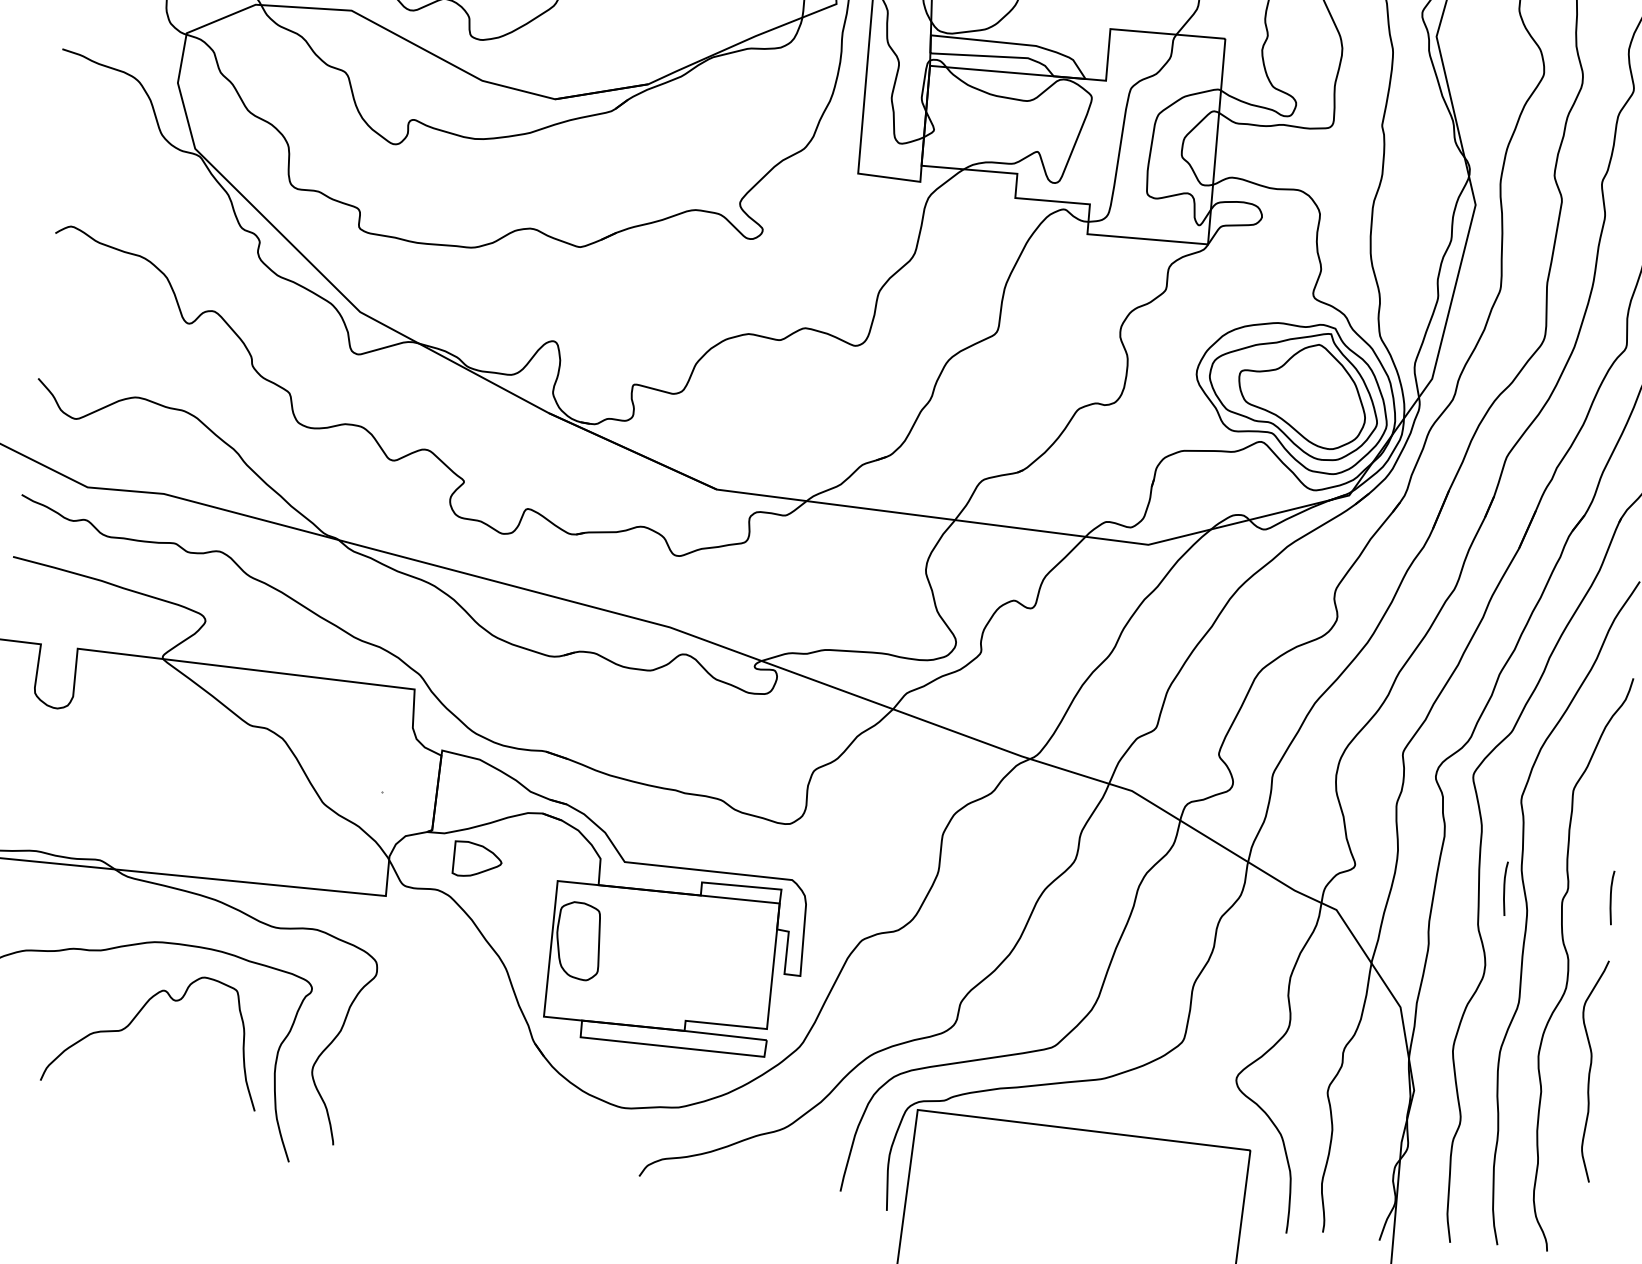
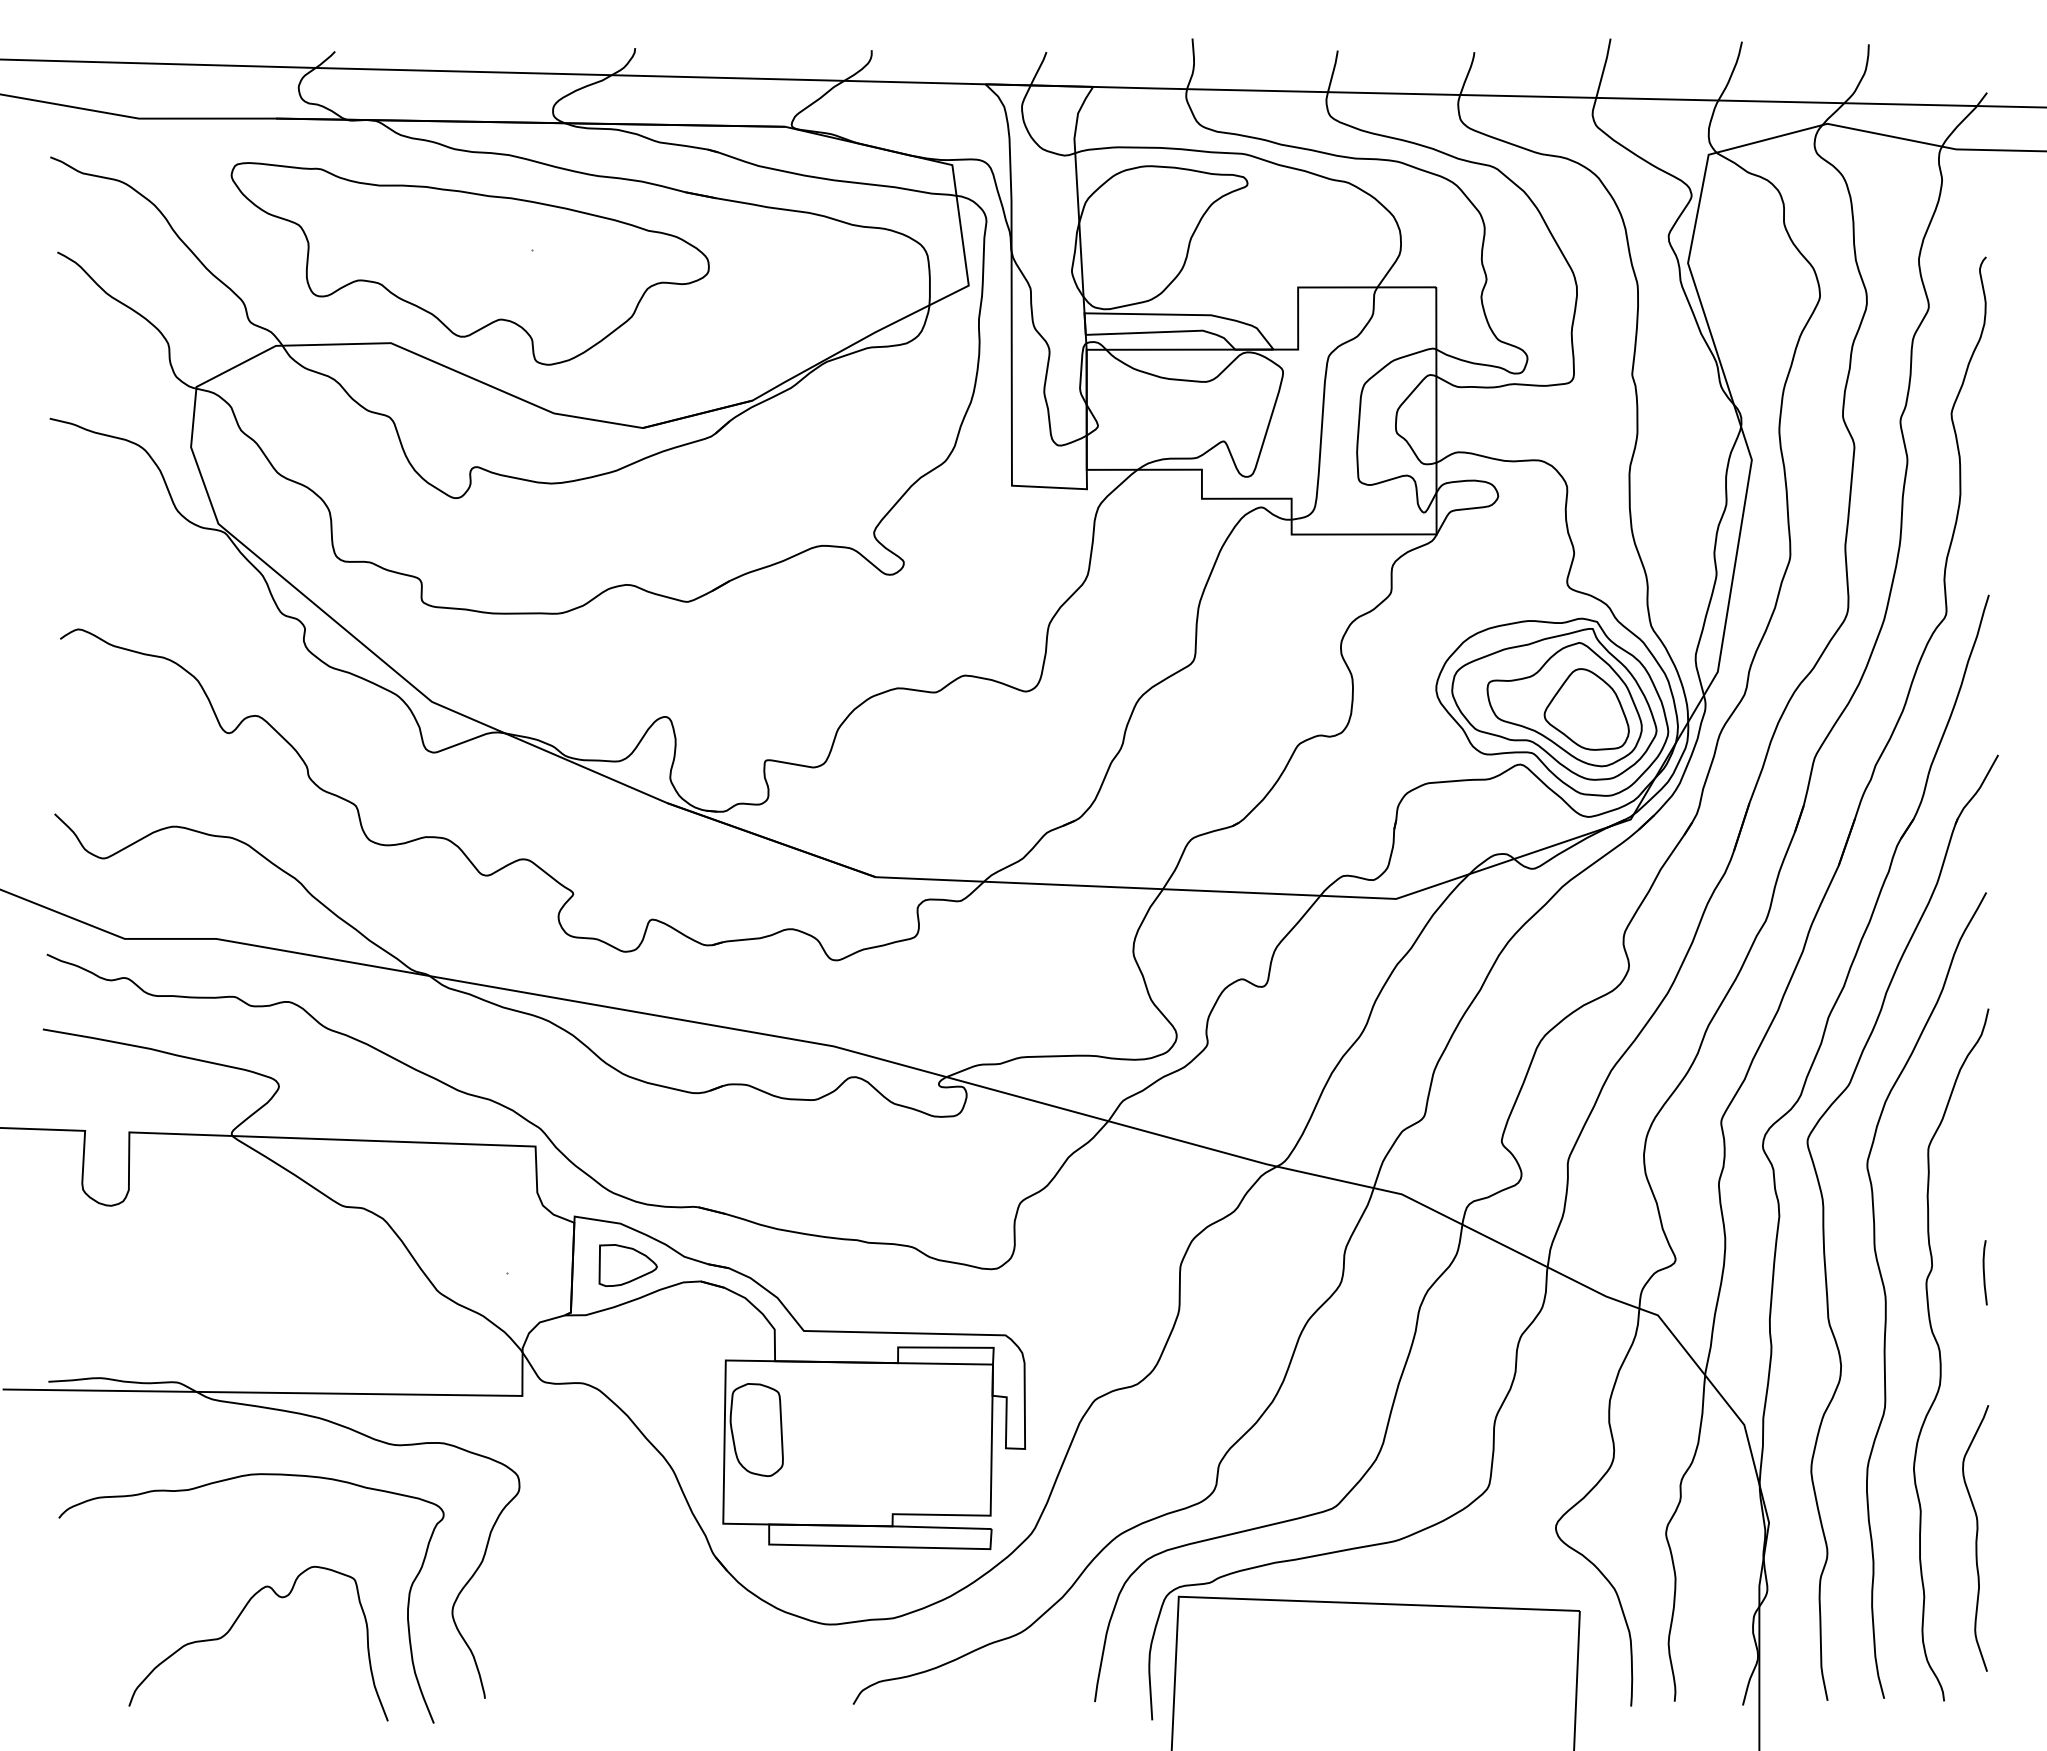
part: (1320, 400) -> (1586, 709), added
part: (477, 859) -> (627, 1265), moved
curve: (1504, 888) -> (1856, 1272), removed
curve: (133, 1021) -> (233, 1626), moved
curve: (1588, 1070) -> (1975, 1538), moved

